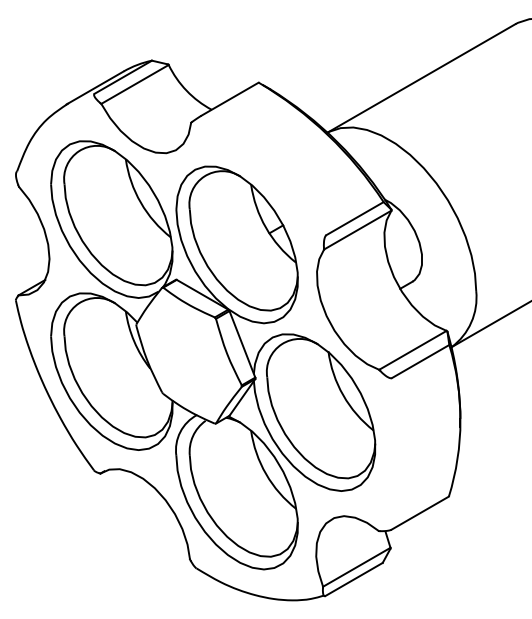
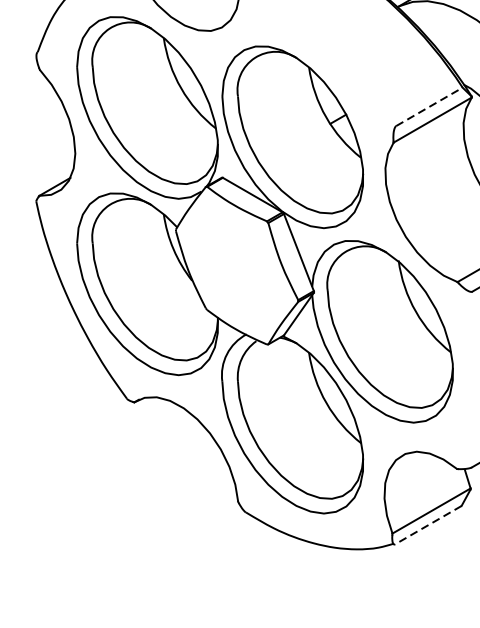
line: (355, 218) -> (430, 106), solid -> dashed
line: (353, 579) -> (427, 525), solid -> dashed

